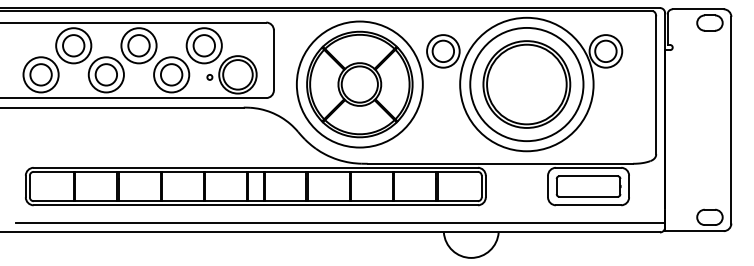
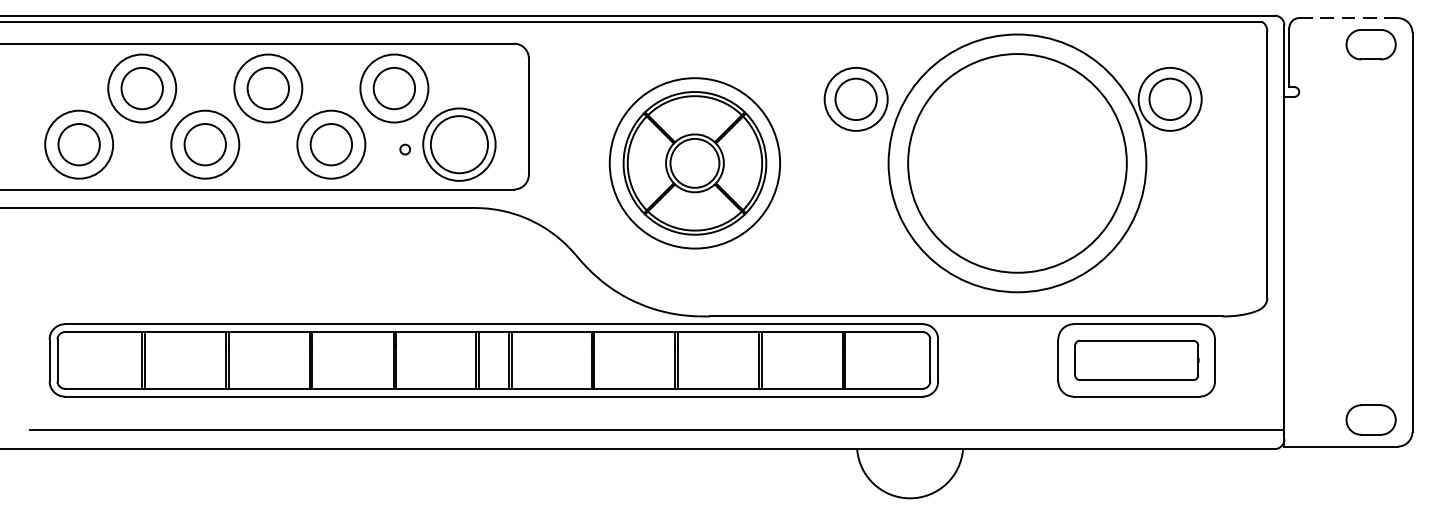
line: (697, 9) -> (1347, 18), solid -> dashed
part: (359, 84) -> (694, 163), size x0.7
part: (526, 84) -> (1016, 163), removed

